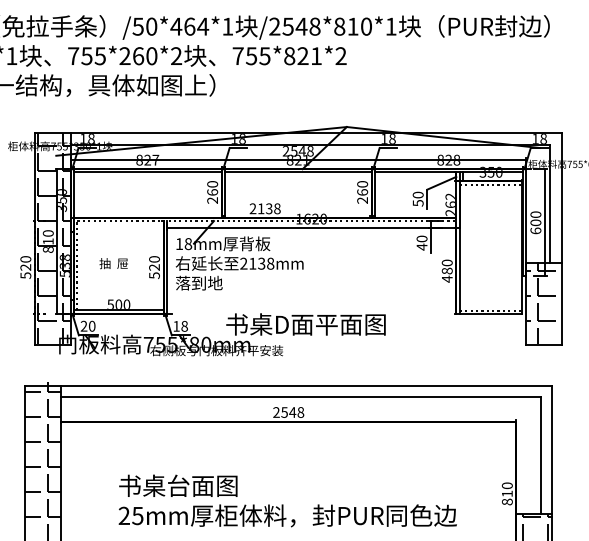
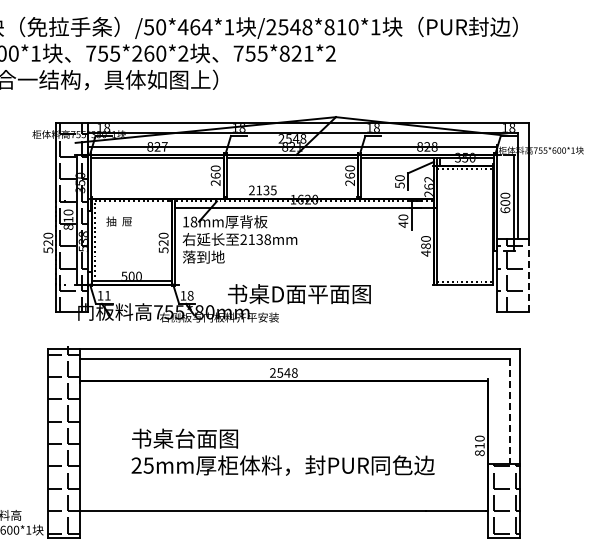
text: (277, 208) -> (273, 190), 2138 -> 2135
text: (113, 263) -> (118, 221), moved
line: (561, 303) -> (528, 275), solid -> dashed
text: (87, 326) -> (103, 295), 20 -> 11
line: (540, 456) -> (509, 412), solid -> dashed

